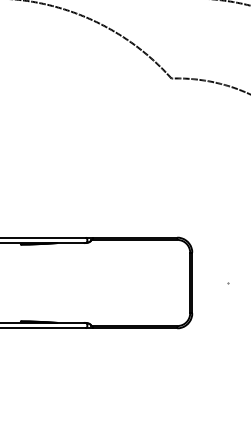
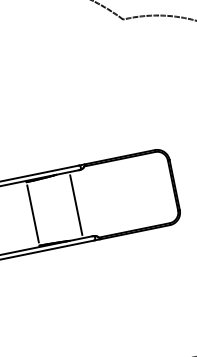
line: (20, 282) -> (32, 213), added
line: (73, 282) -> (76, 204), added

